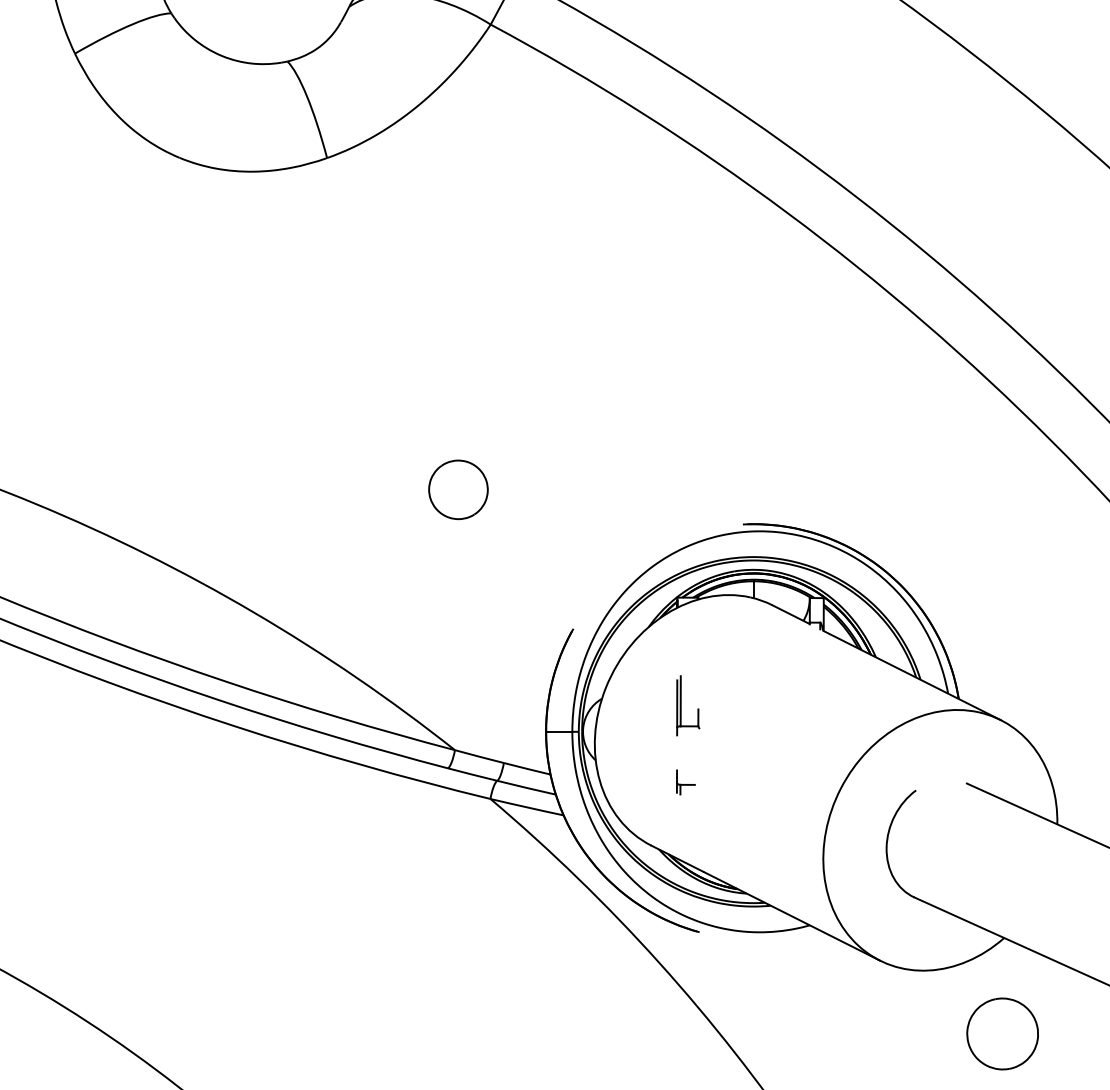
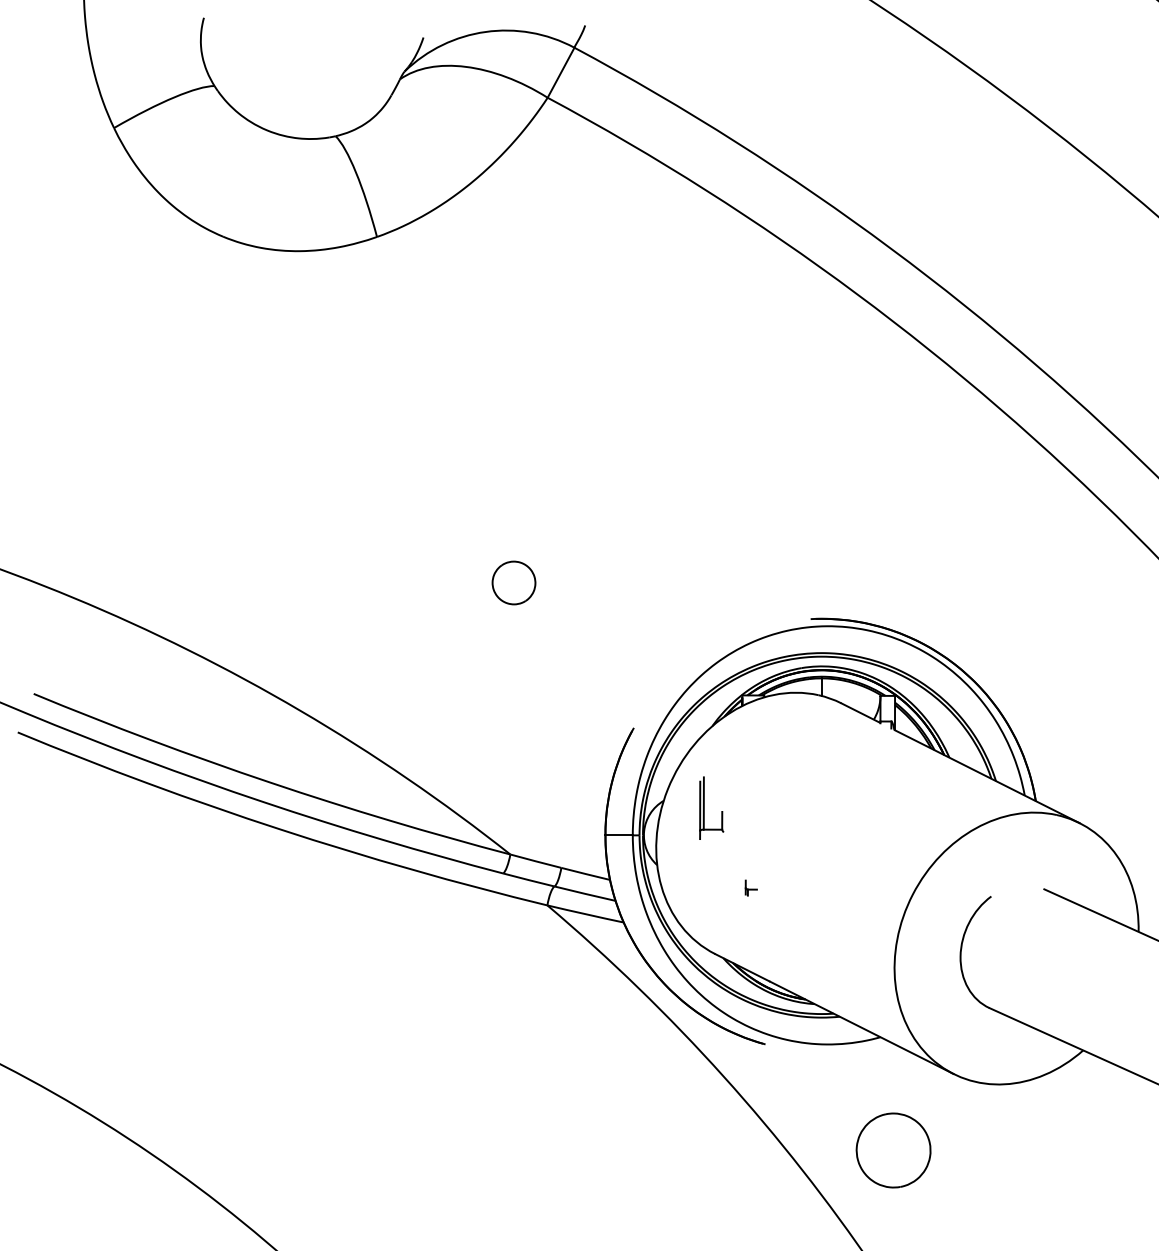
part: (457, 489) -> (513, 582), size x0.7
part: (681, 705) -> (704, 807), moved
part: (686, 781) -> (751, 887), size x0.6
part: (1002, 1033) -> (893, 1150), moved

